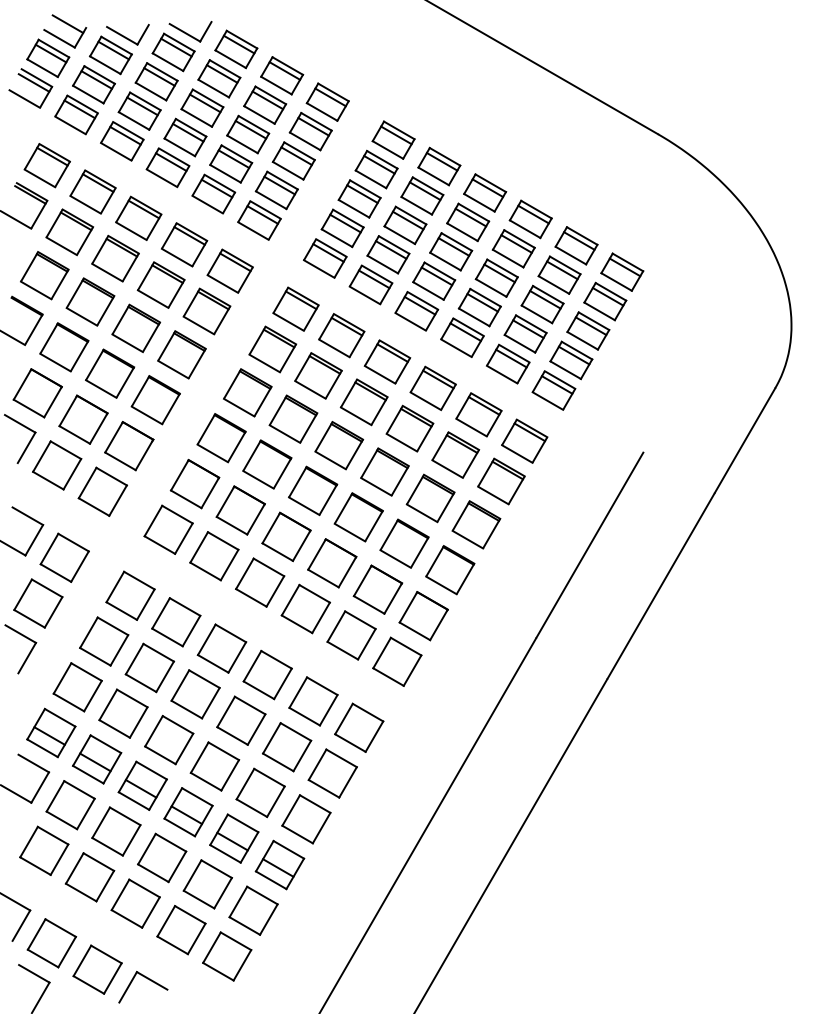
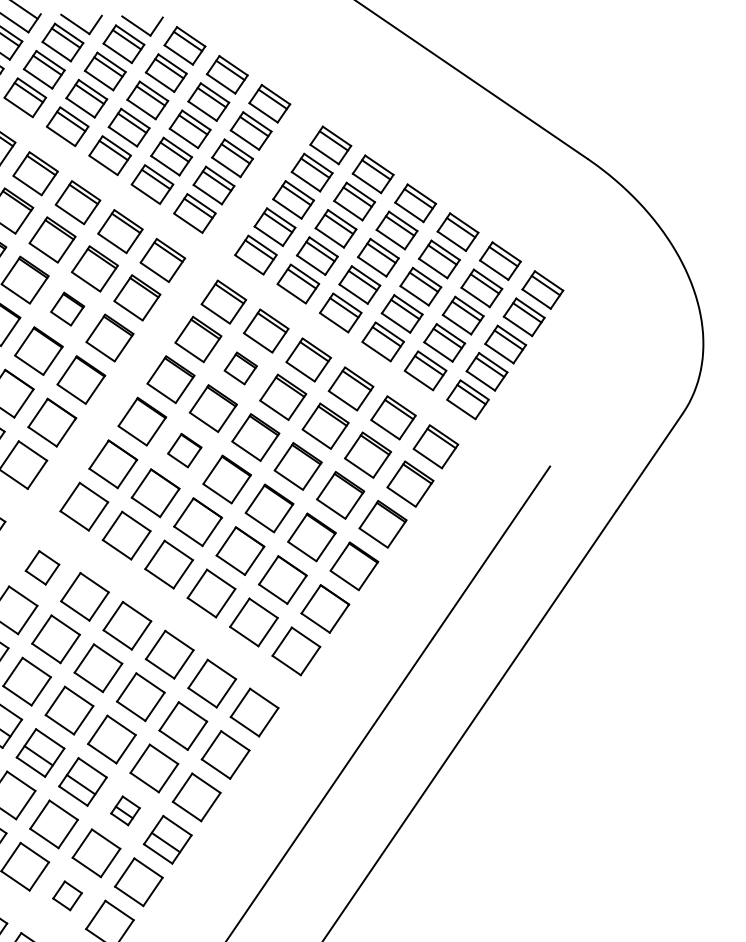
part: (136, 328) -> (67, 309), size x0.7
part: (318, 375) -> (240, 368), size x0.7
part: (267, 464) -> (184, 450), size x0.7
part: (130, 595) -> (42, 567), size x0.7
part: (234, 838) -> (125, 810), size x0.6
part: (181, 930) -> (67, 896), size x0.6

